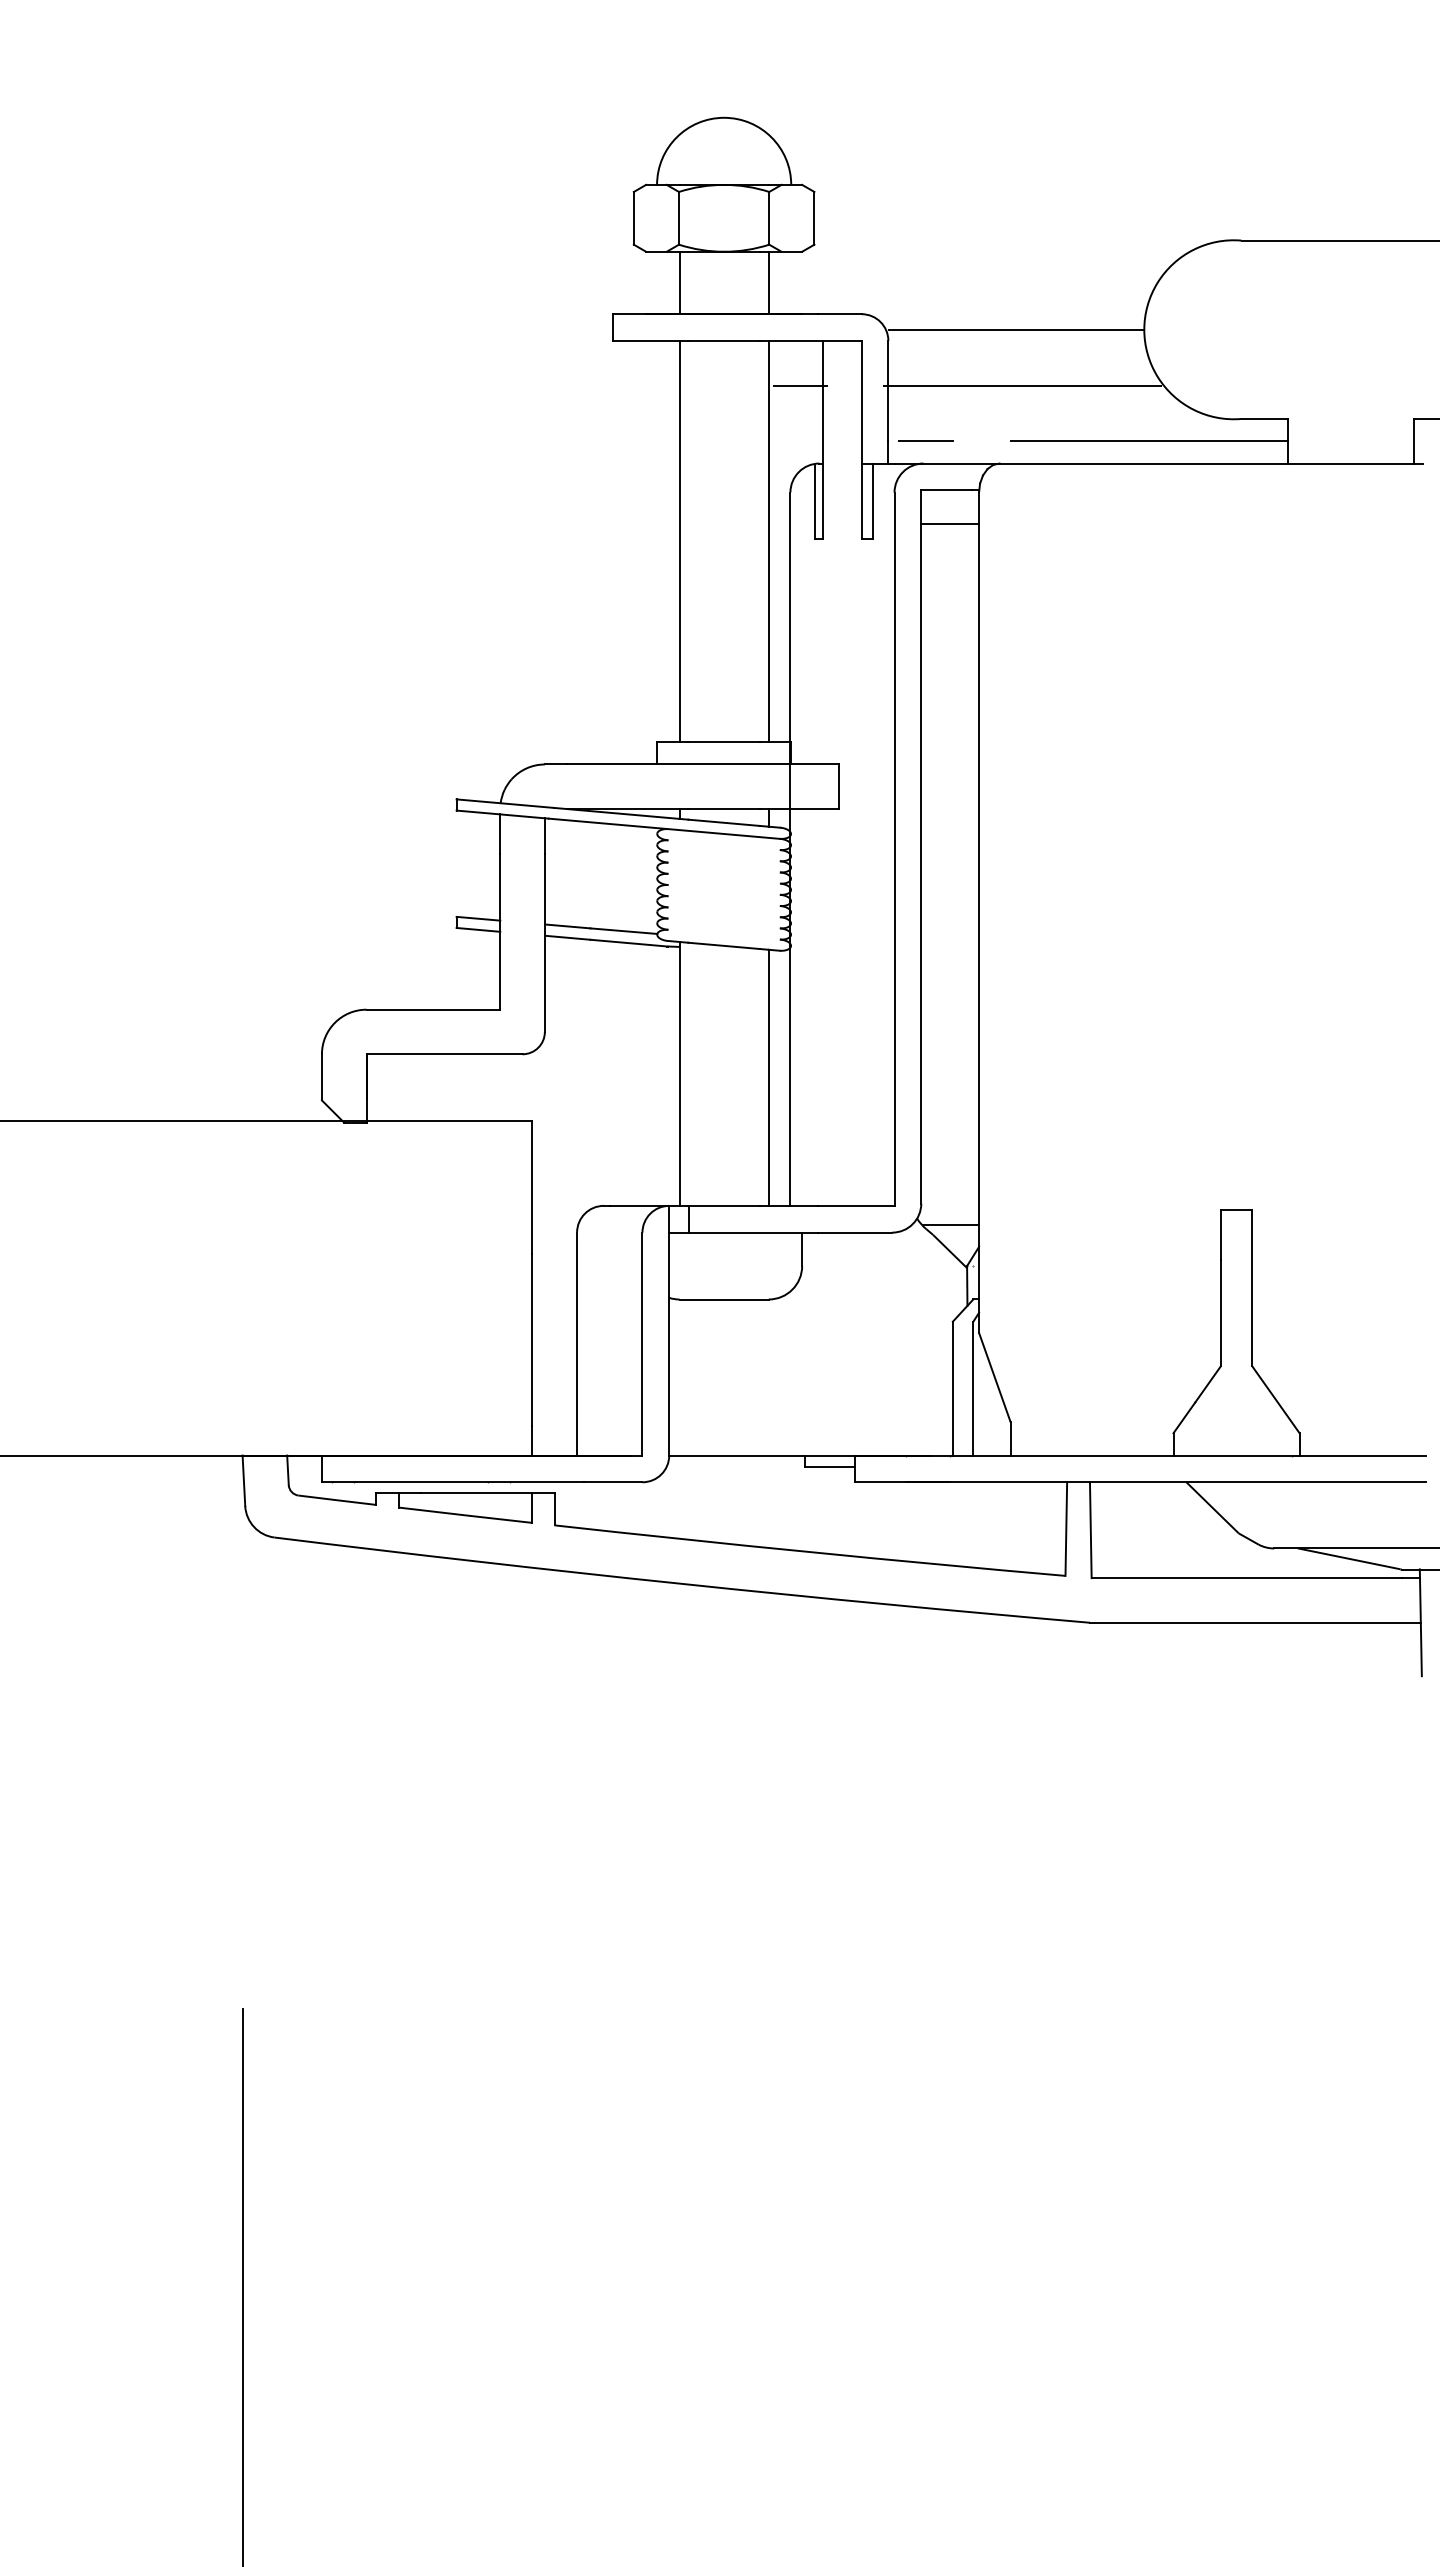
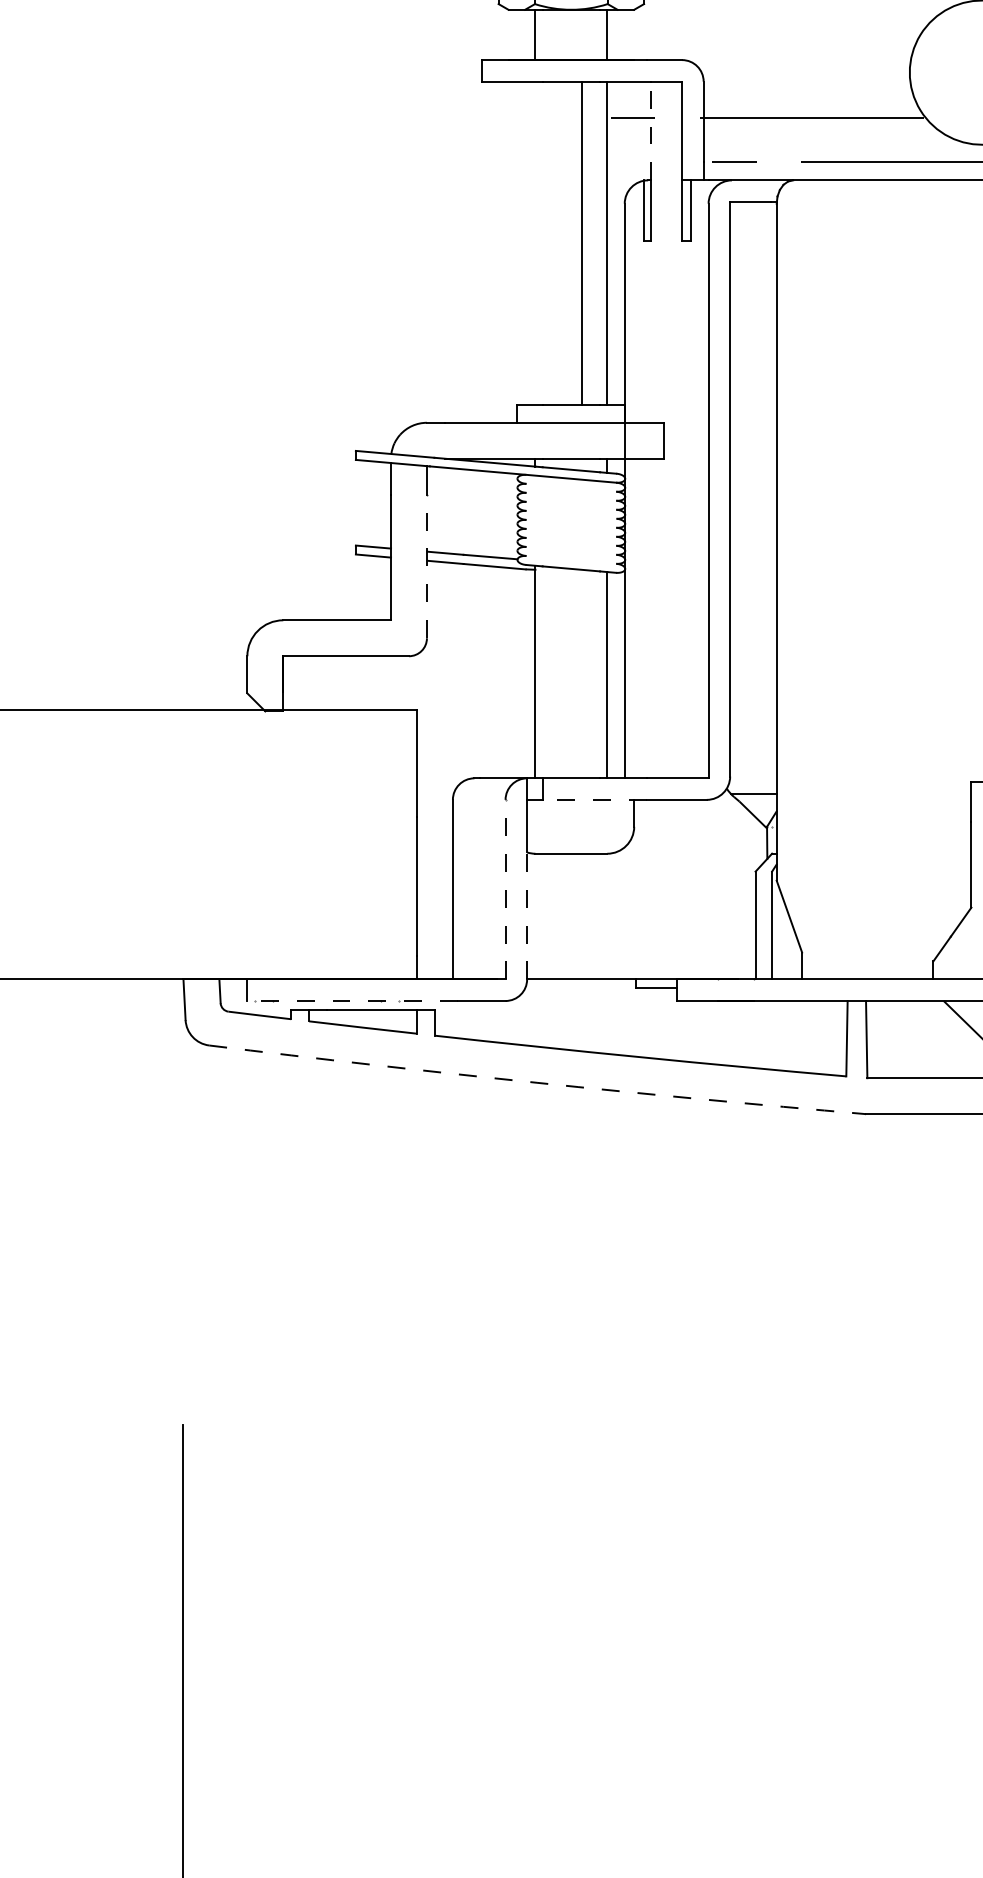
line: (1016, 329) -> (806, 72), removed
line: (823, 401) -> (651, 130), solid -> dashed
line: (950, 523) -> (753, 228), removed
line: (679, 541) -> (582, 243), moved
line: (544, 942) -> (426, 566), solid -> dashed
line: (753, 1232) -> (595, 799), solid -> dashed
line: (642, 1343) -> (505, 889), solid -> dashed
line: (669, 1376) -> (527, 915), solid -> dashed
line: (452, 1482) -> (352, 1001), solid -> dashed
arc: (681, 1583) -> (537, 1082), solid -> dashed

